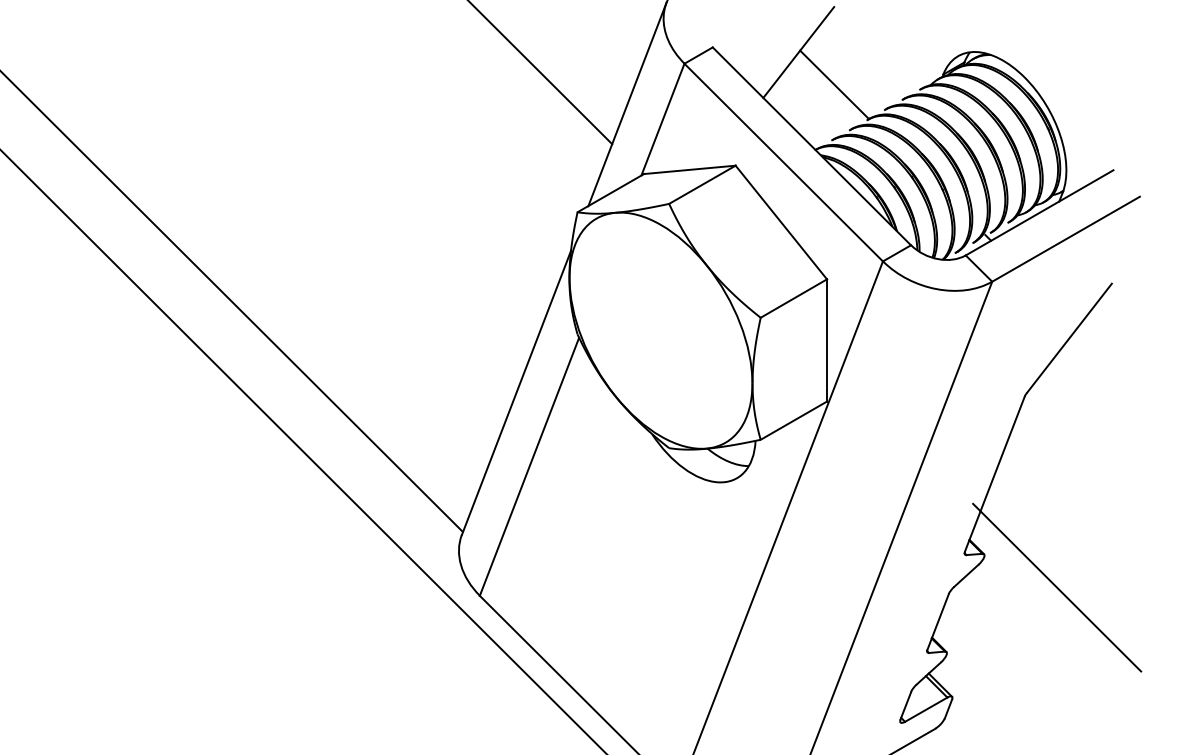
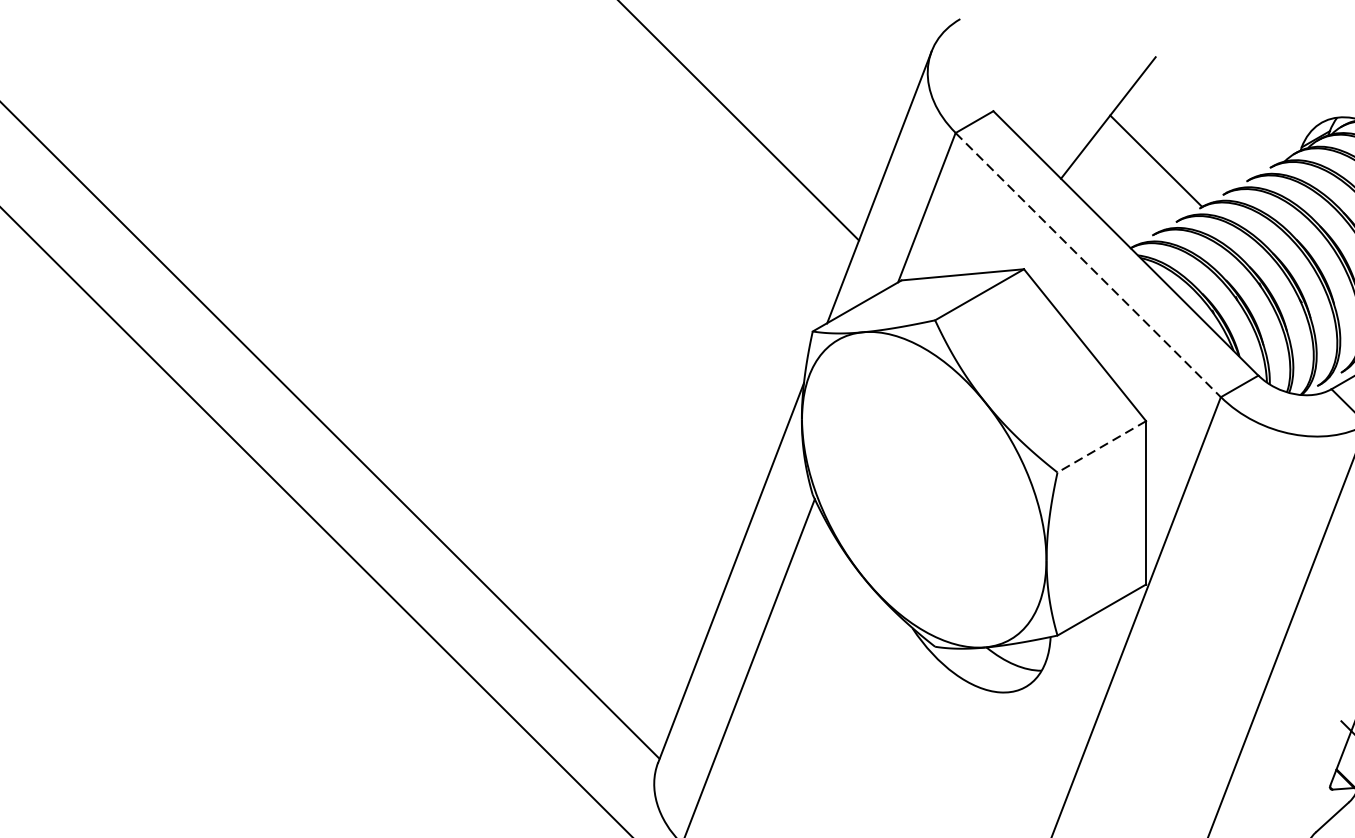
line: (784, 162) -> (1089, 264), solid -> dashed
line: (793, 298) -> (1101, 446), solid -> dashed

